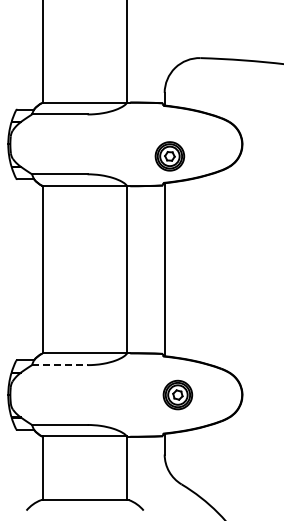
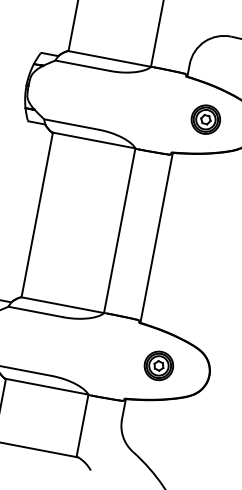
part: (169, 156) -> (205, 119), moved
line: (59, 365) -> (35, 312), dashed -> solid
part: (177, 394) -> (158, 365), moved

